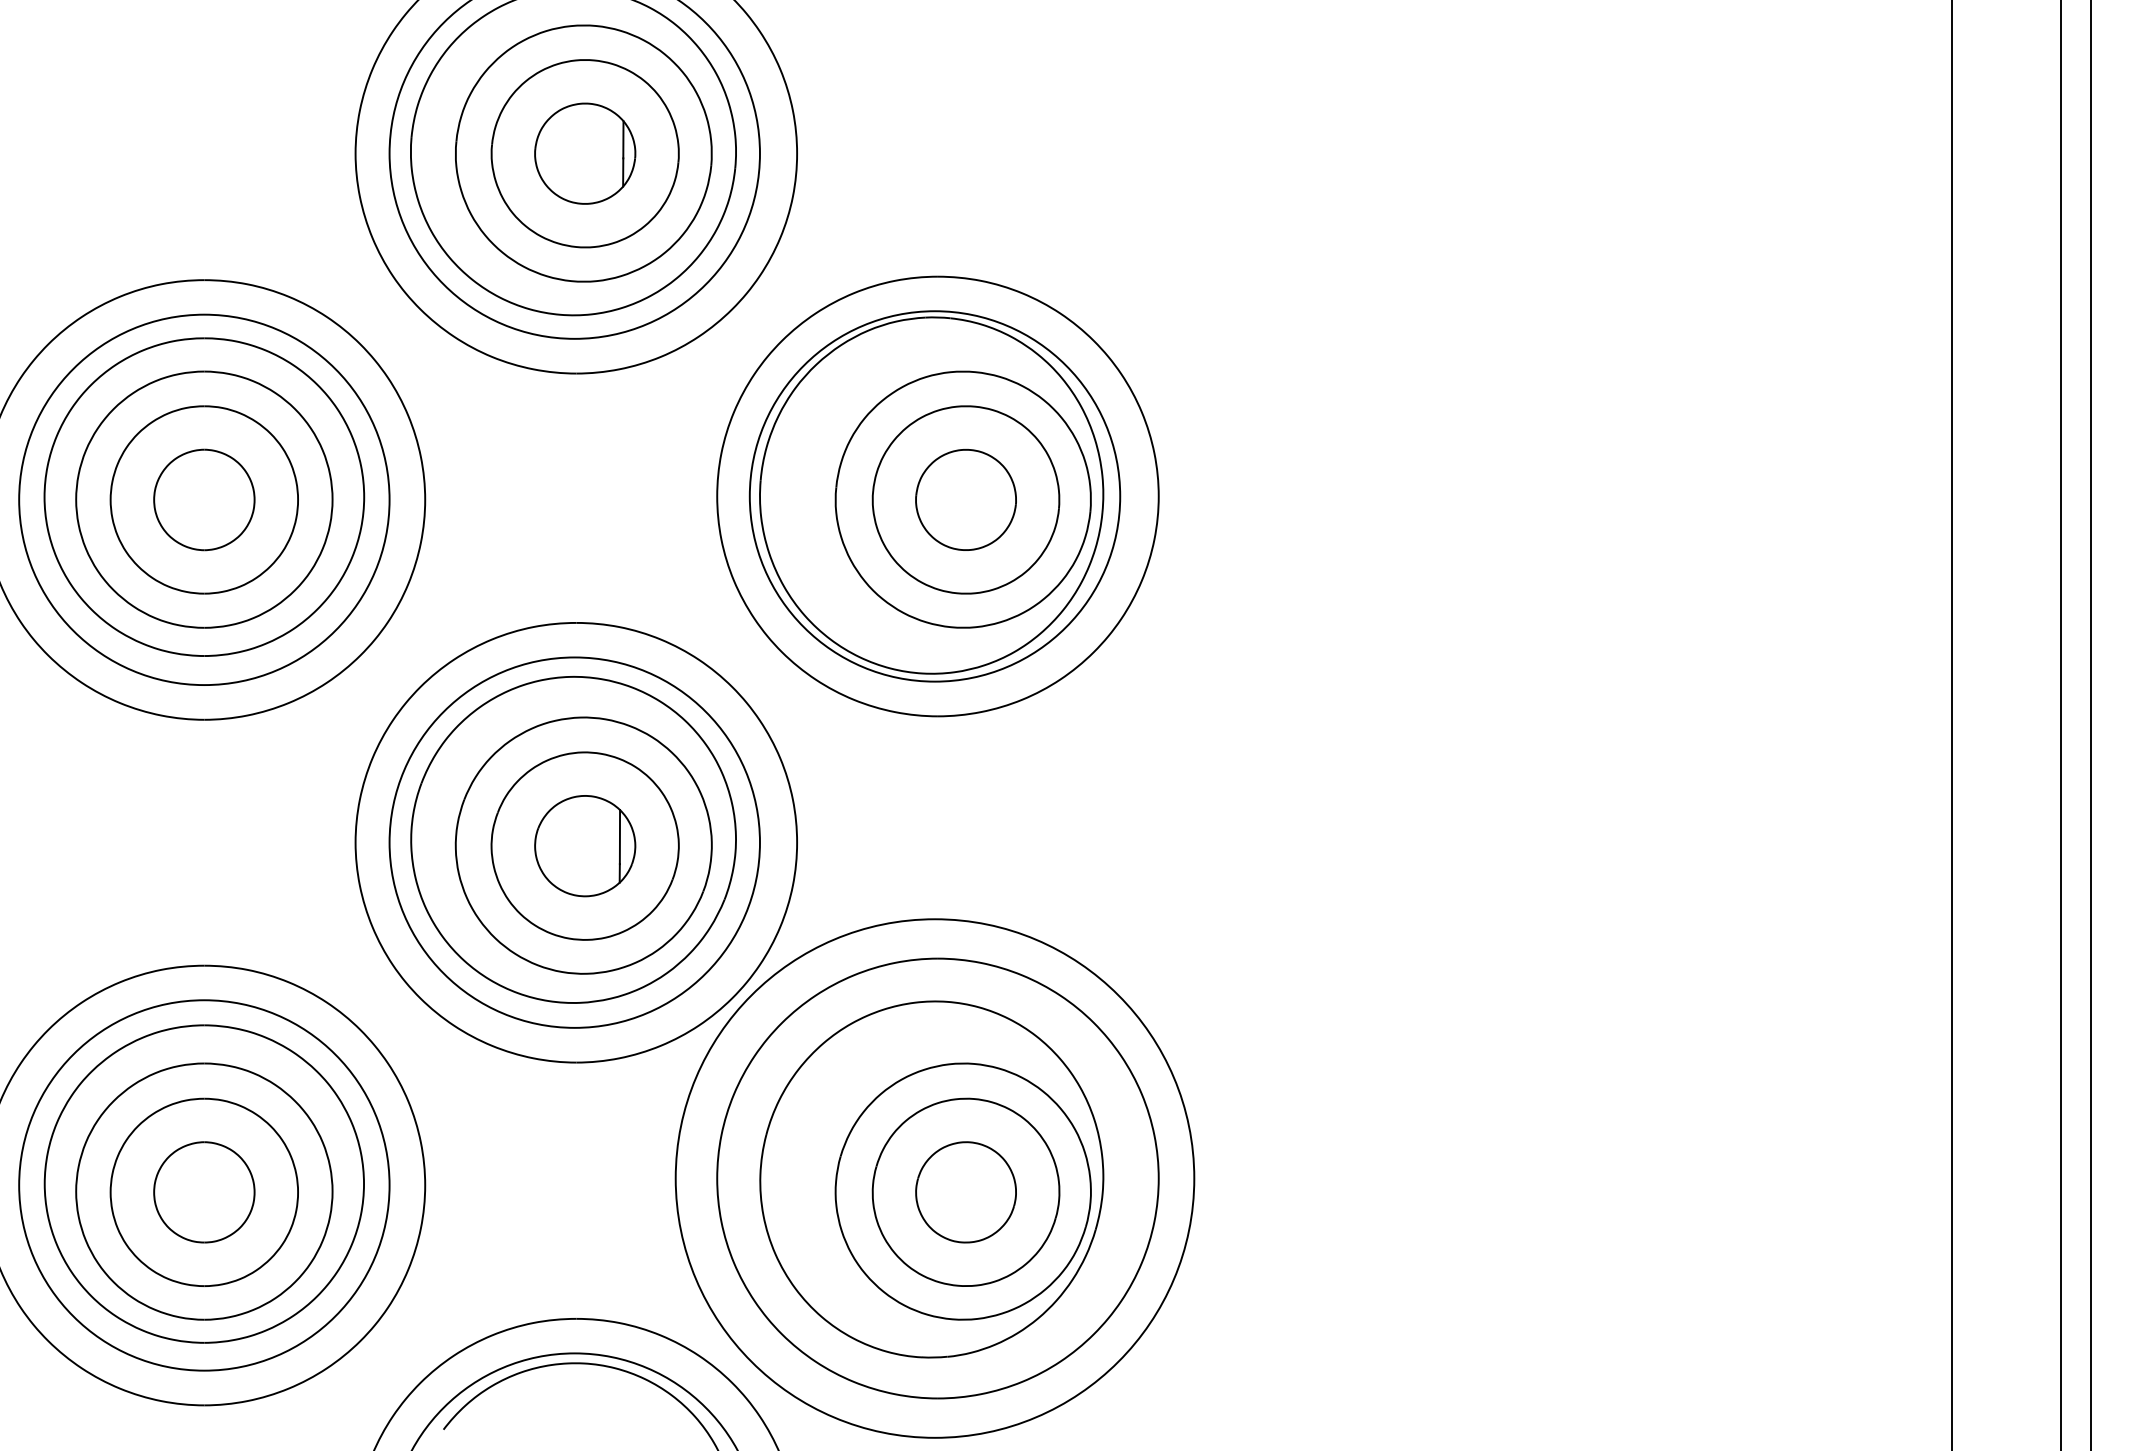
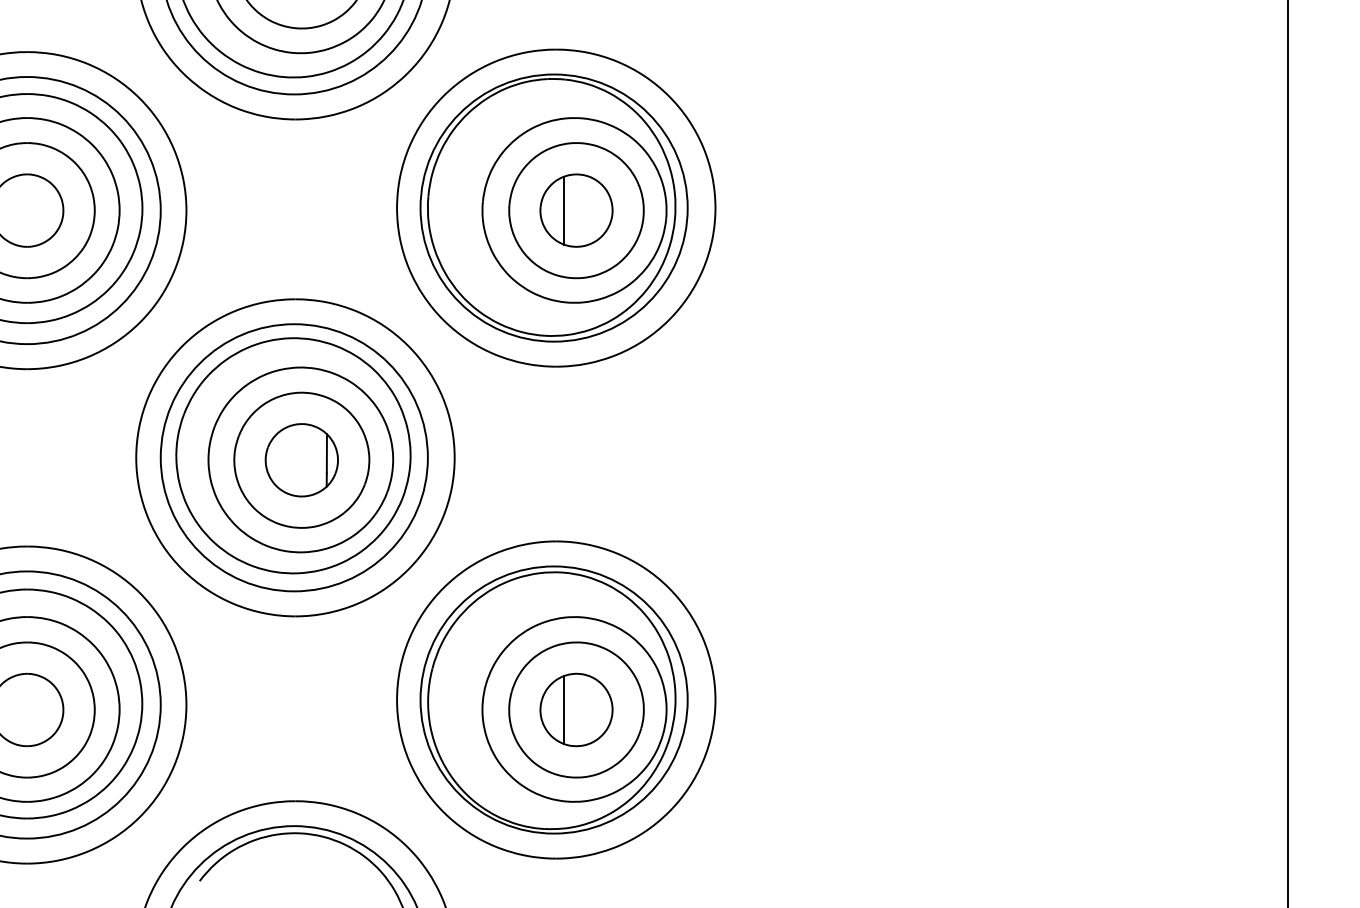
line: (948, 499) -> (563, 210), added
circle: (934, 1178) -> (553, 699), size x0.71
line: (948, 1192) -> (563, 710), added

